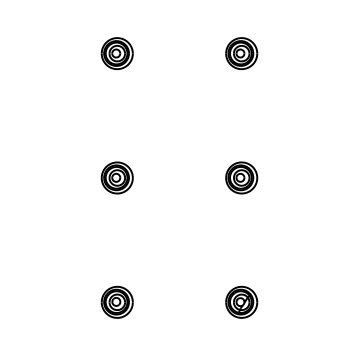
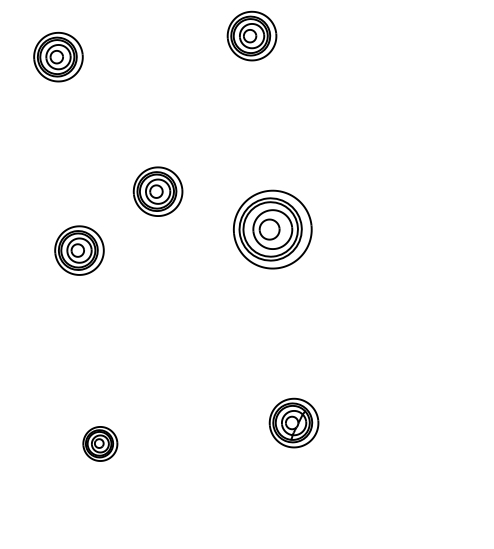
part: (170, 145) -> (156, 191), added
part: (241, 177) -> (272, 228), size x1.6
part: (116, 301) -> (99, 442), size x0.7

